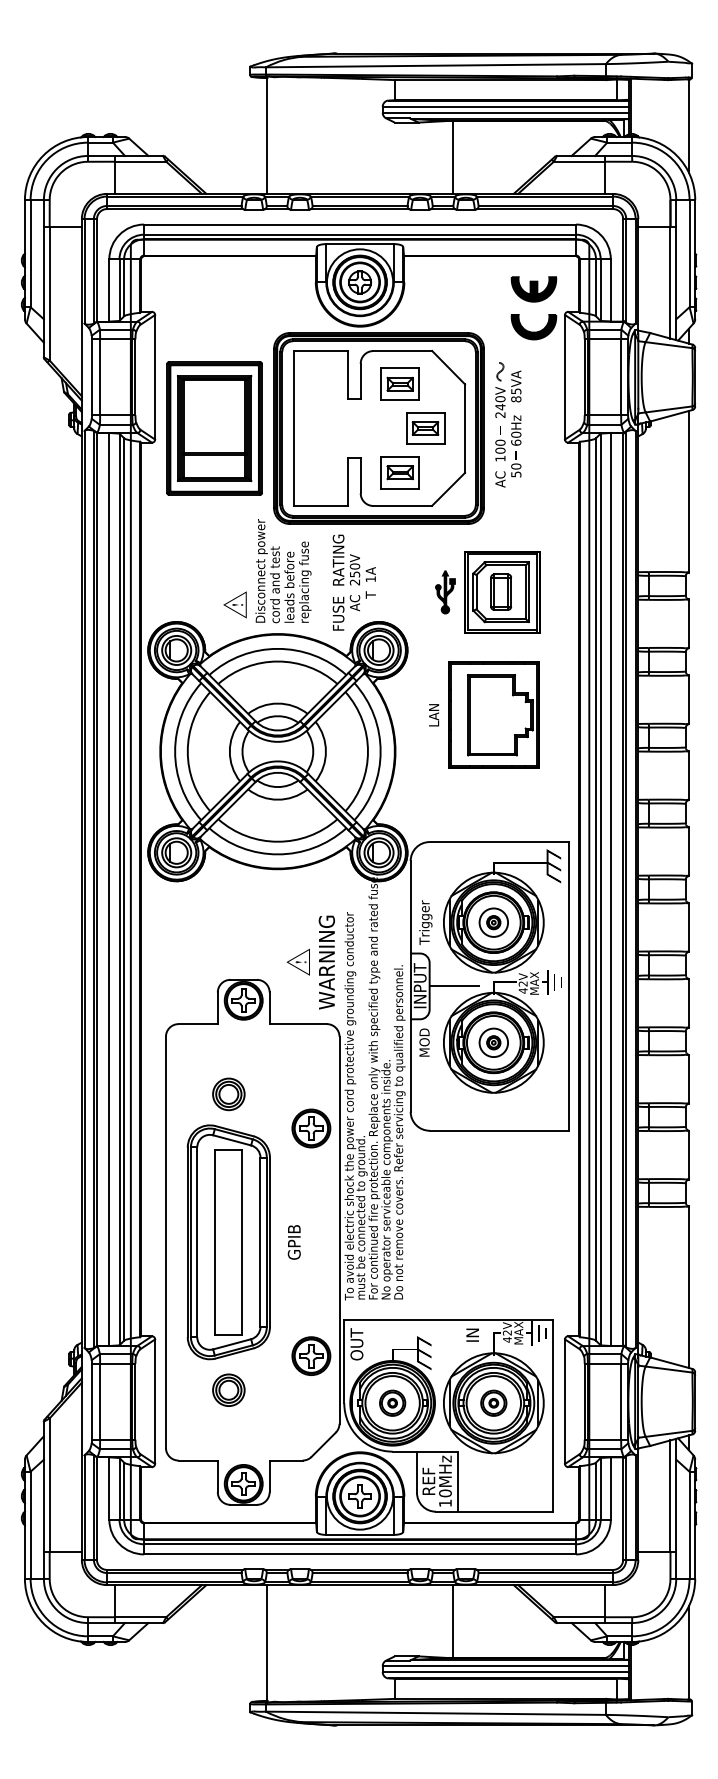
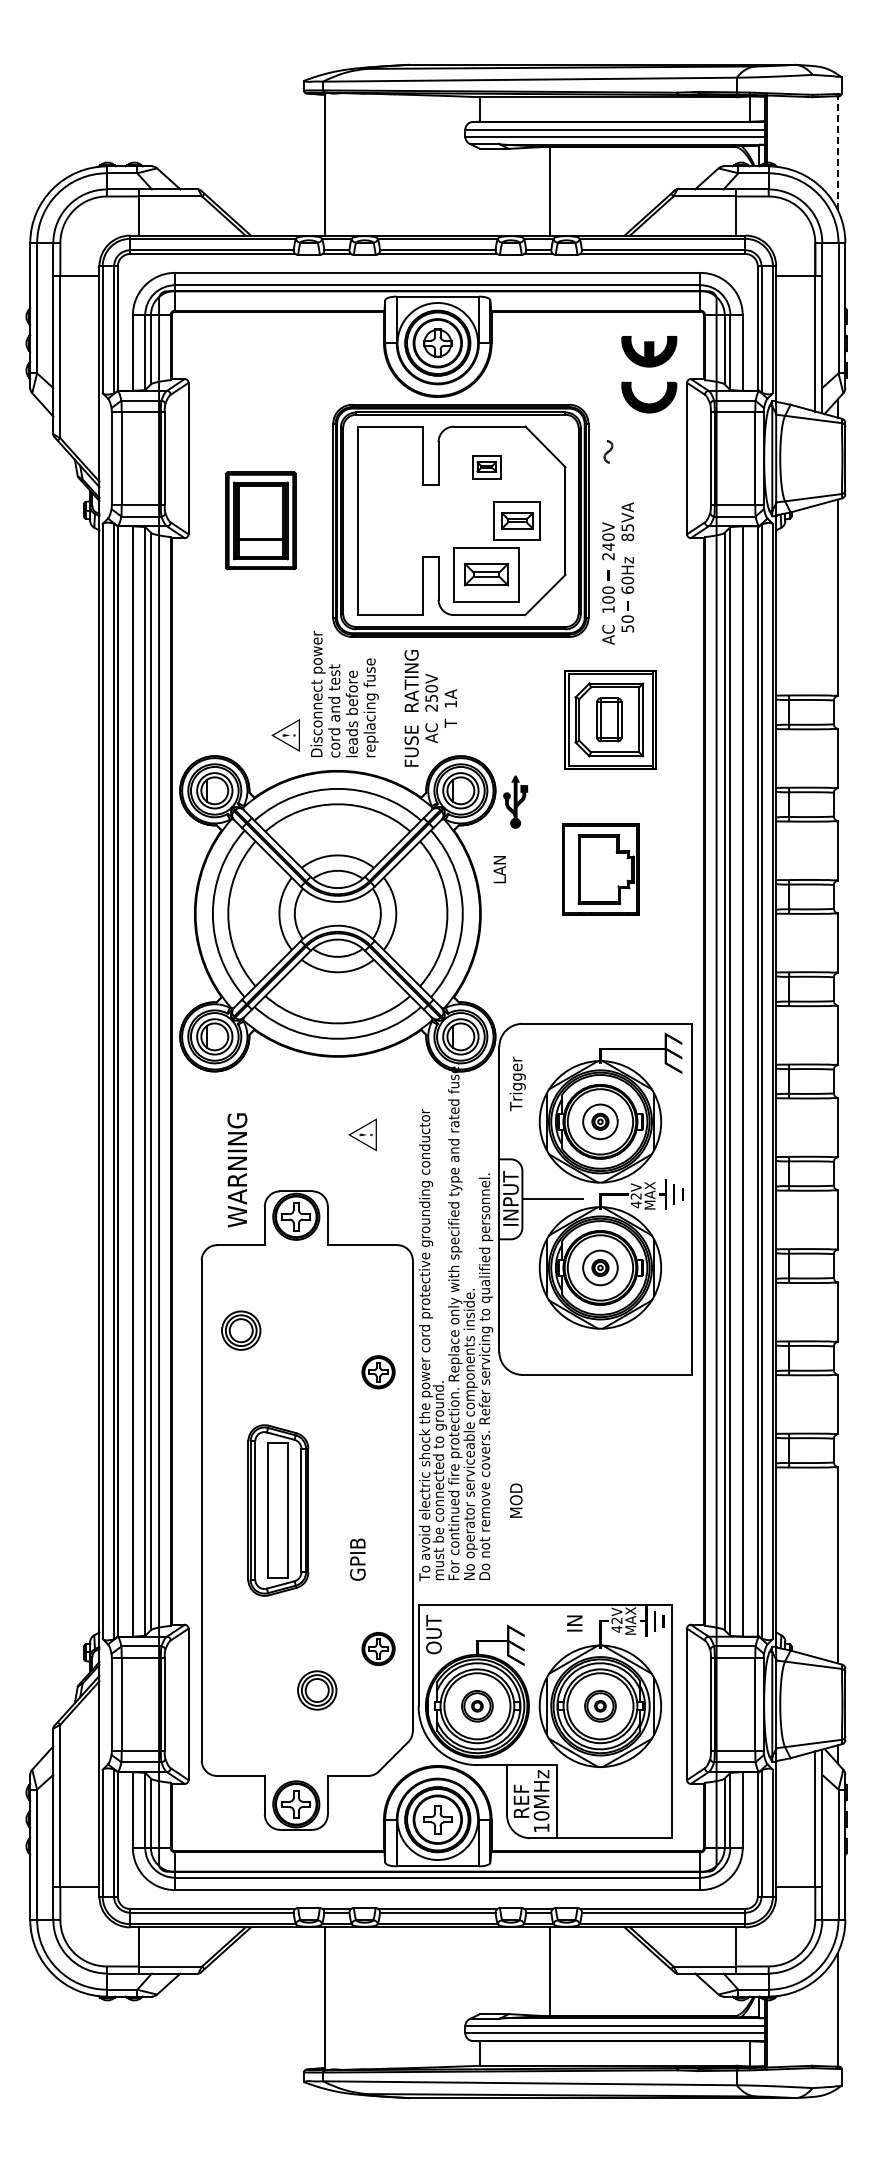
line: (688, 126) -> (837, 153), solid -> dashed
part: (400, 383) -> (486, 466), size x0.6
part: (214, 428) -> (260, 520), size x0.6
text: (508, 429) -> (618, 573), moved
part: (400, 472) -> (486, 574), size x1.4
part: (445, 591) -> (515, 801), moved
text: (433, 715) -> (499, 869), moved
part: (493, 715) -> (600, 869), size x0.7
text: (425, 922) -> (517, 1083), moved
part: (298, 961) -> (362, 1134), moved
text: (326, 962) -> (237, 1170), moved
text: (424, 1042) -> (516, 1500), moved
part: (229, 1094) -> (241, 1330), moved
part: (311, 1128) -> (378, 1372), size x0.7
part: (229, 1242) -> (278, 1510), size x0.6
text: (294, 1242) -> (357, 1559), moved
part: (311, 1355) -> (378, 1648), size x0.7
part: (229, 1390) -> (317, 1690), moved

